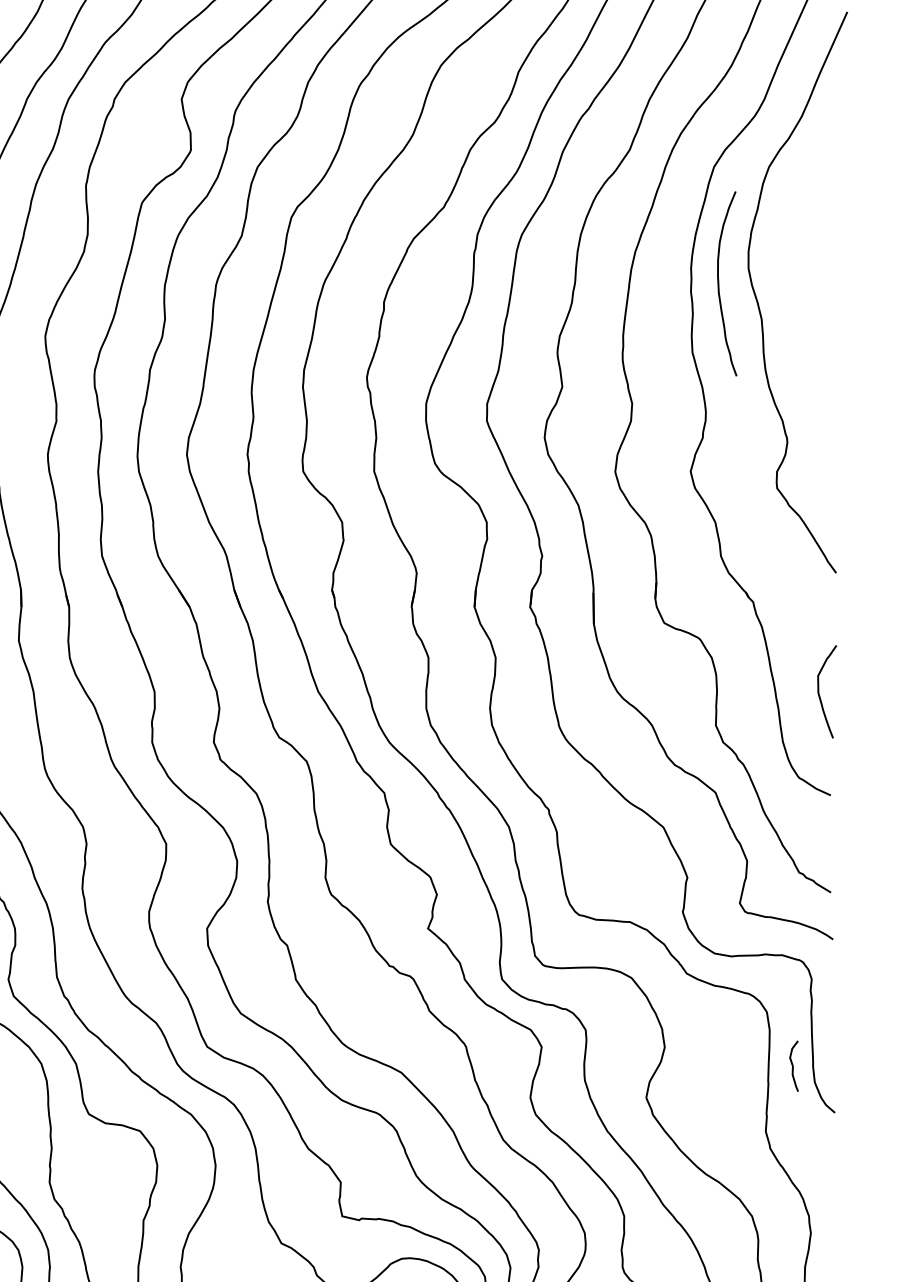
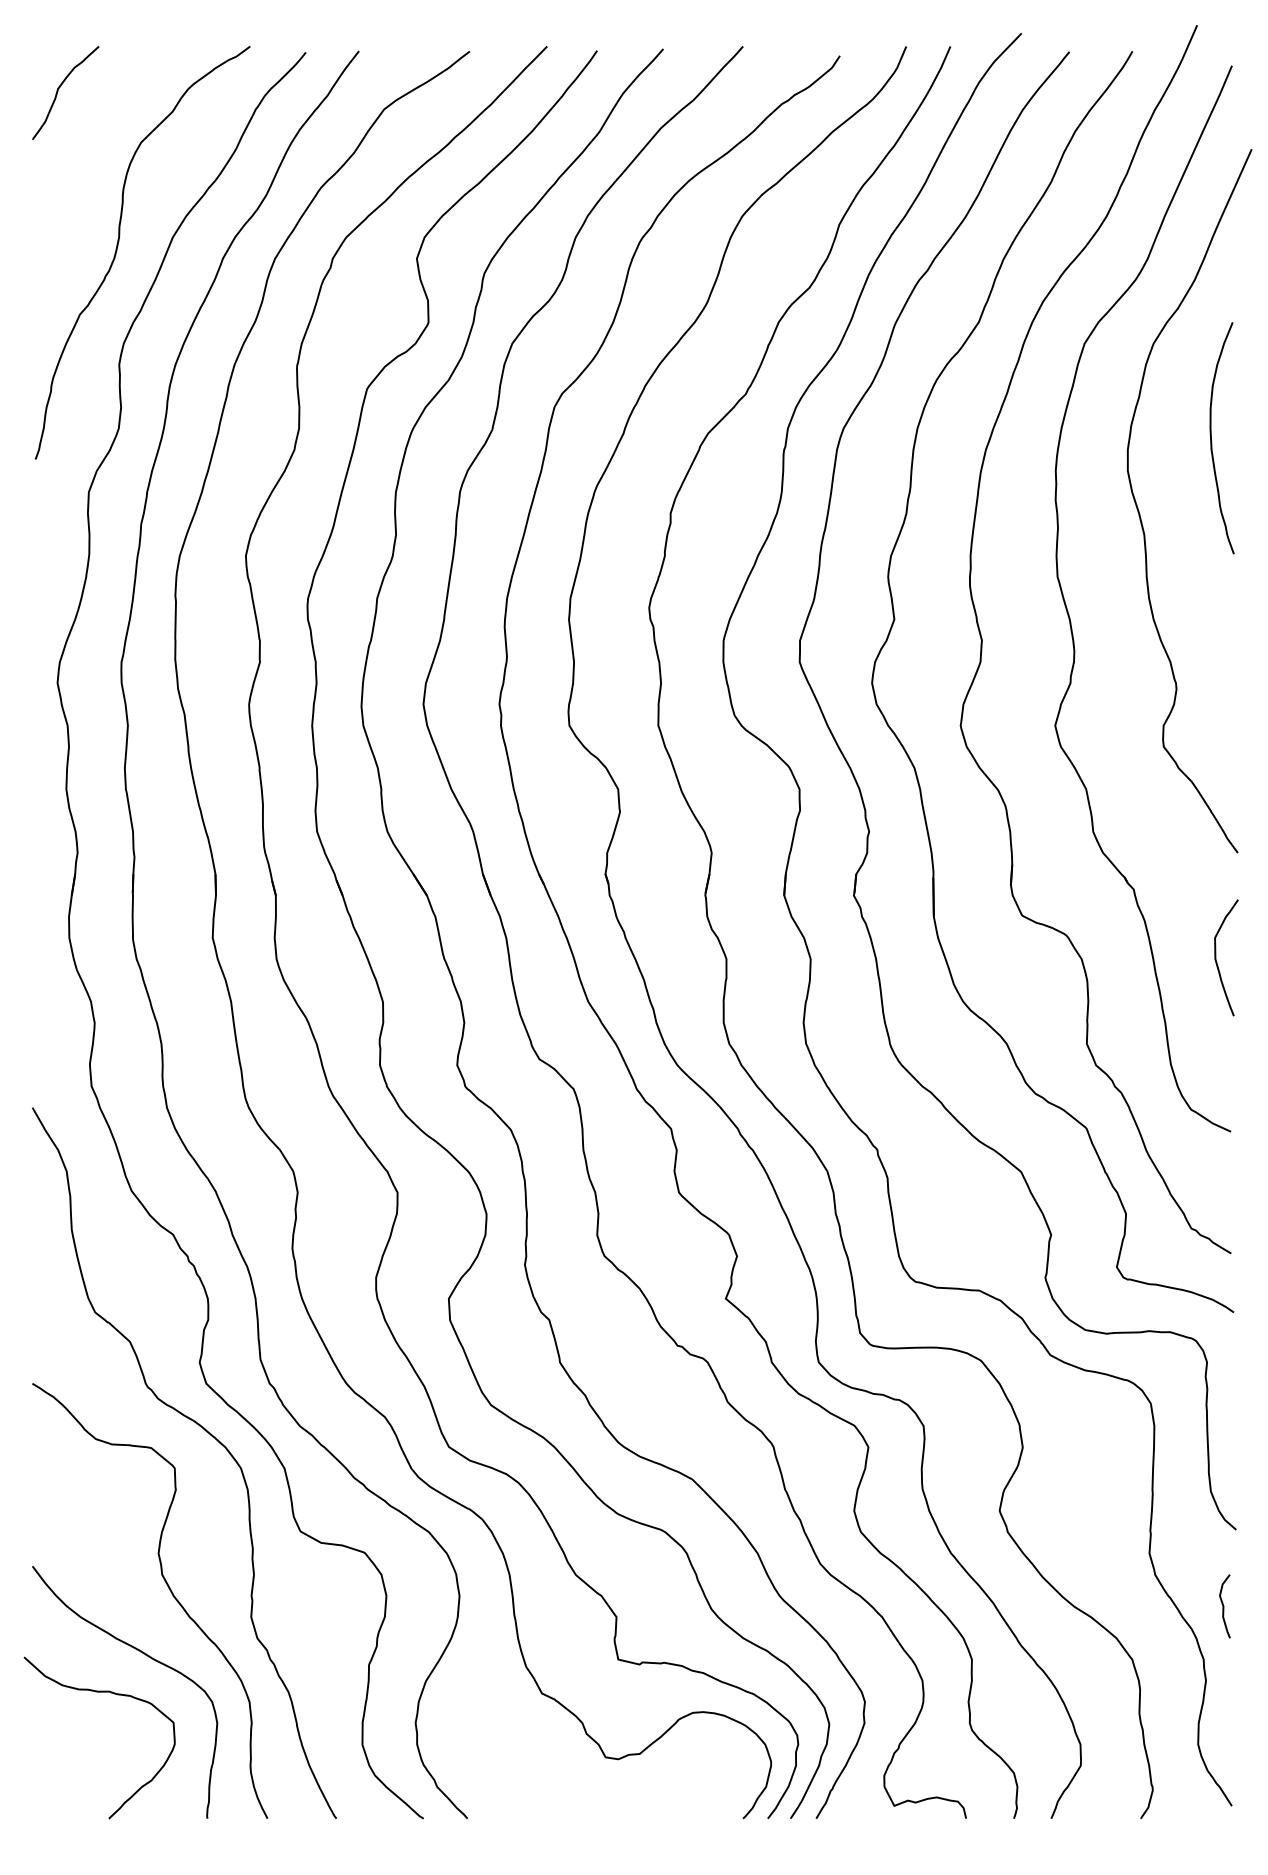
curve: (719, 286) -> (1212, 441), moved
curve: (819, 691) -> (1216, 957), moved
curve: (793, 1066) -> (1224, 1606), moved

